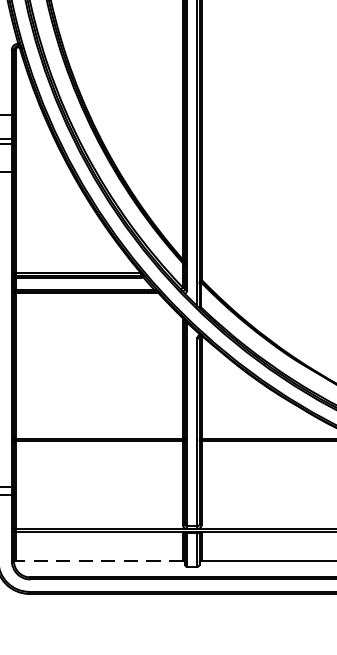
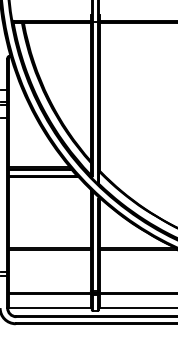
line: (100, 561) -> (50, 308), dashed -> solid

